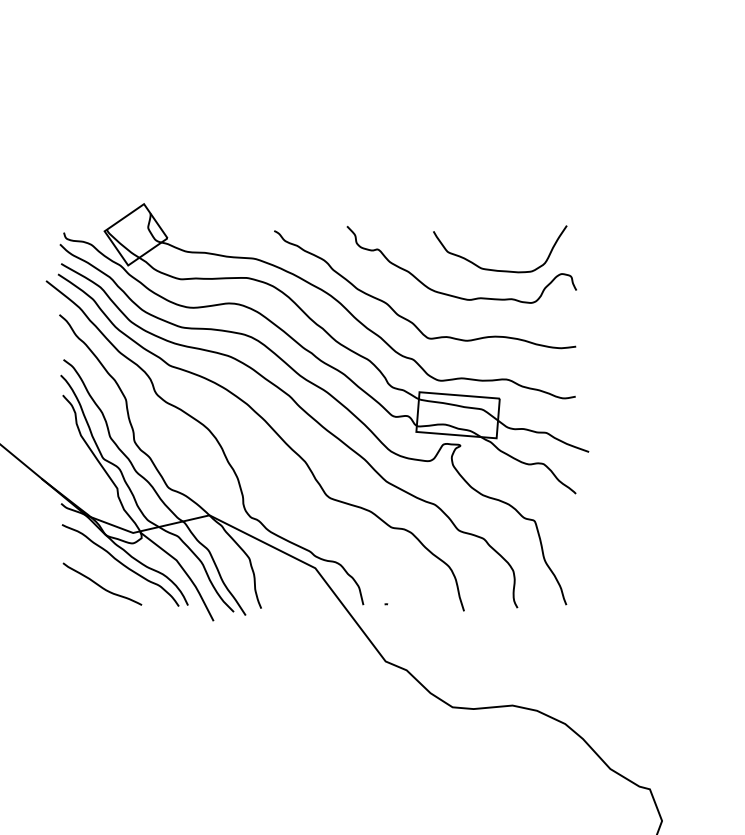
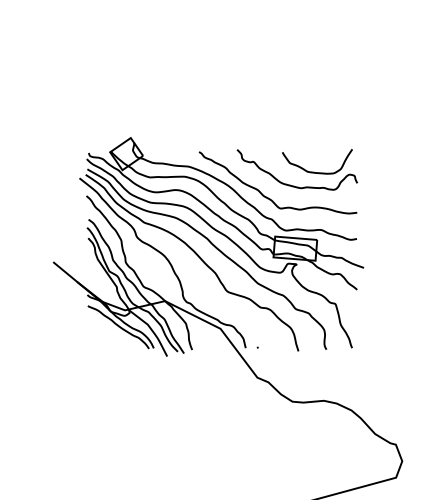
curve: (99, 582) -> (107, 336), removed

